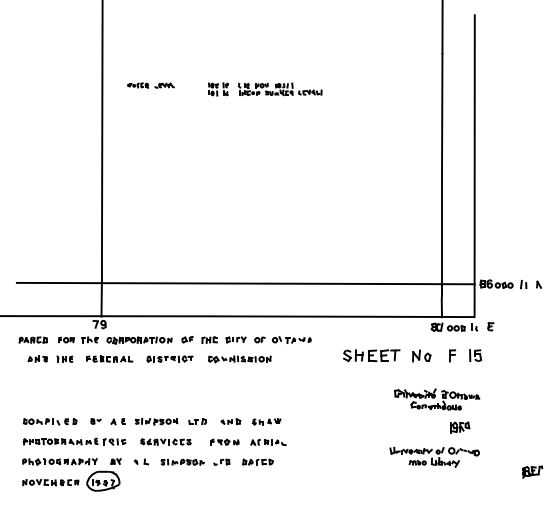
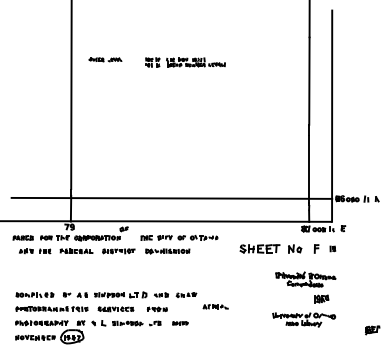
part: (187, 339) -> (124, 229), moved
part: (475, 355) -> (332, 248), size x0.6
part: (197, 421) -> (138, 294), size x1.4
part: (268, 442) -> (215, 306), moved
part: (141, 461) -> (98, 322), size x1.4
part: (257, 461) -> (180, 322), size x0.7

